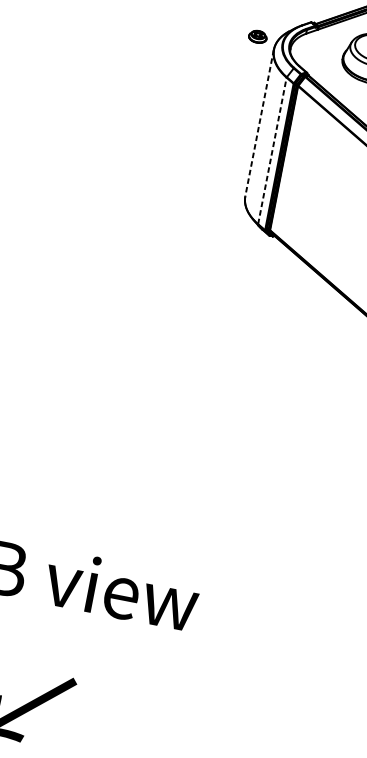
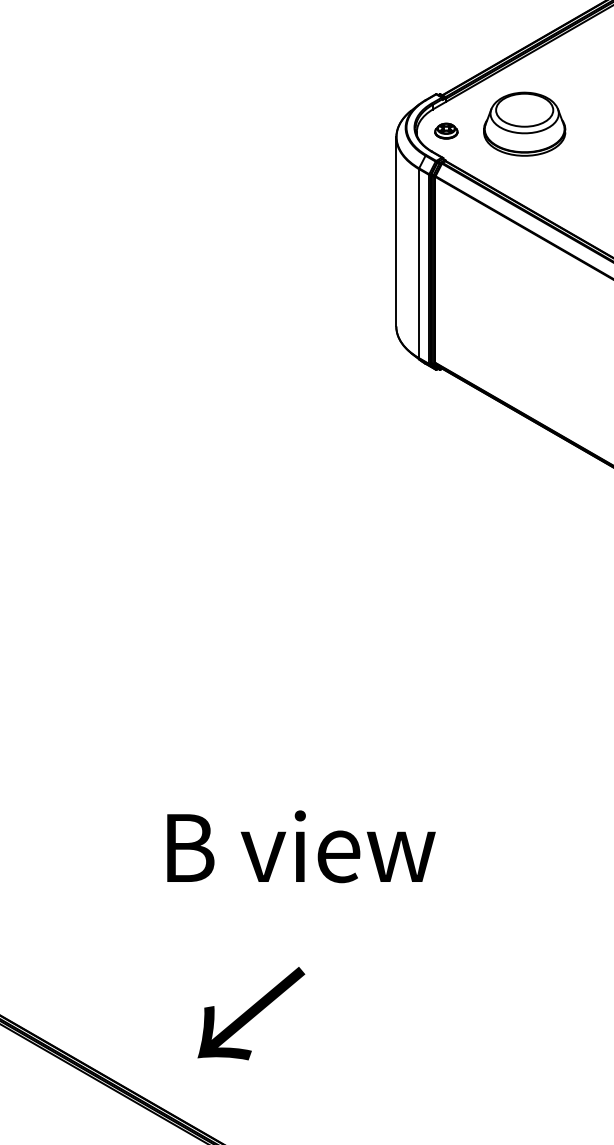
part: (258, 36) -> (446, 130), moved
line: (259, 122) -> (396, 231), dashed -> solid
line: (272, 150) -> (418, 263), dashed -> solid

